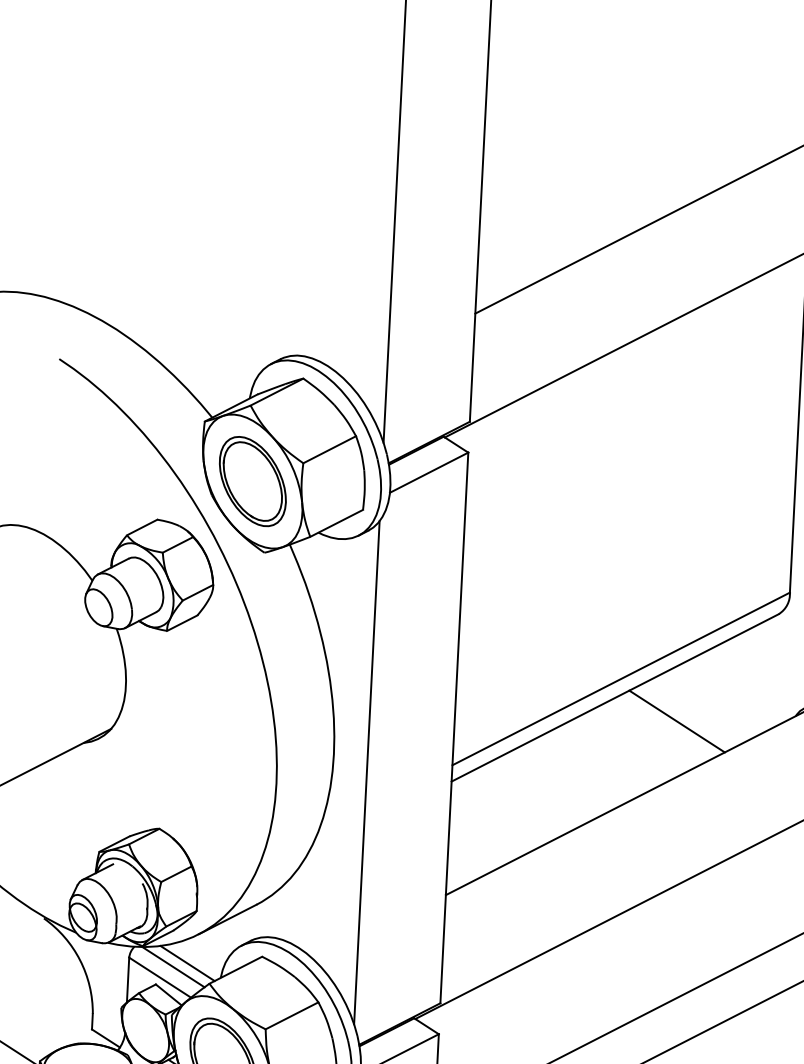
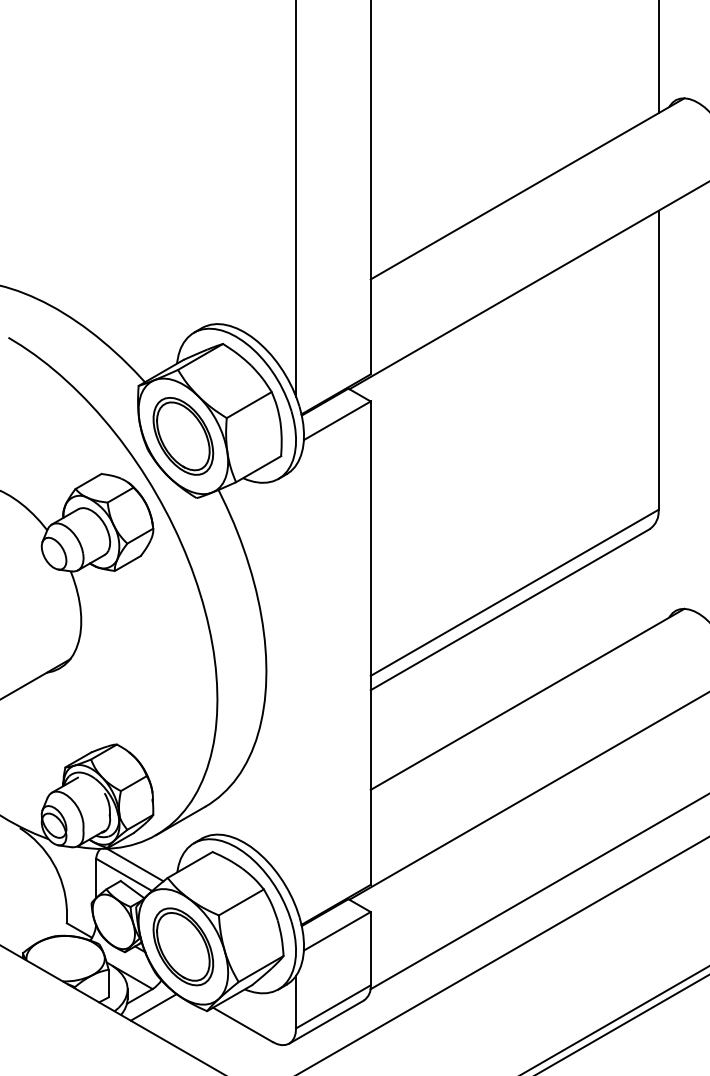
line: (677, 721) -> (565, 627), removed
line: (367, 773) -> (296, 686), removed
line: (187, 963) -> (147, 861), removed

